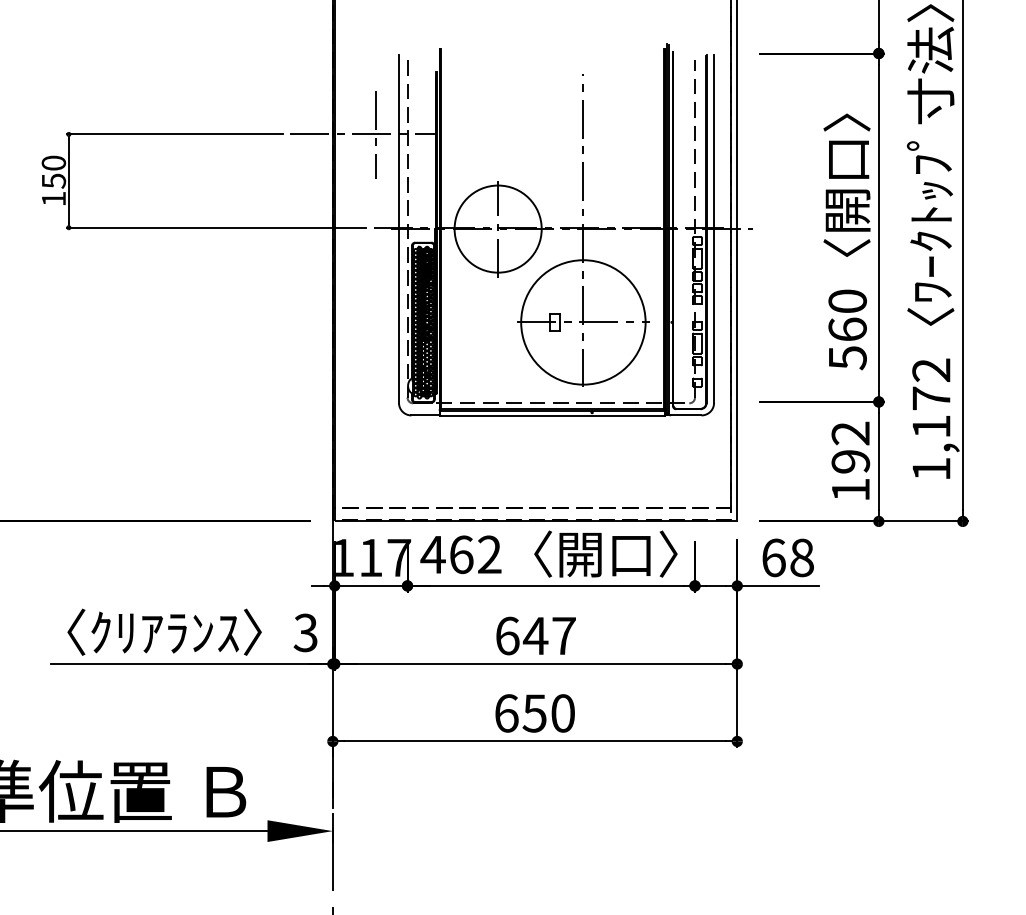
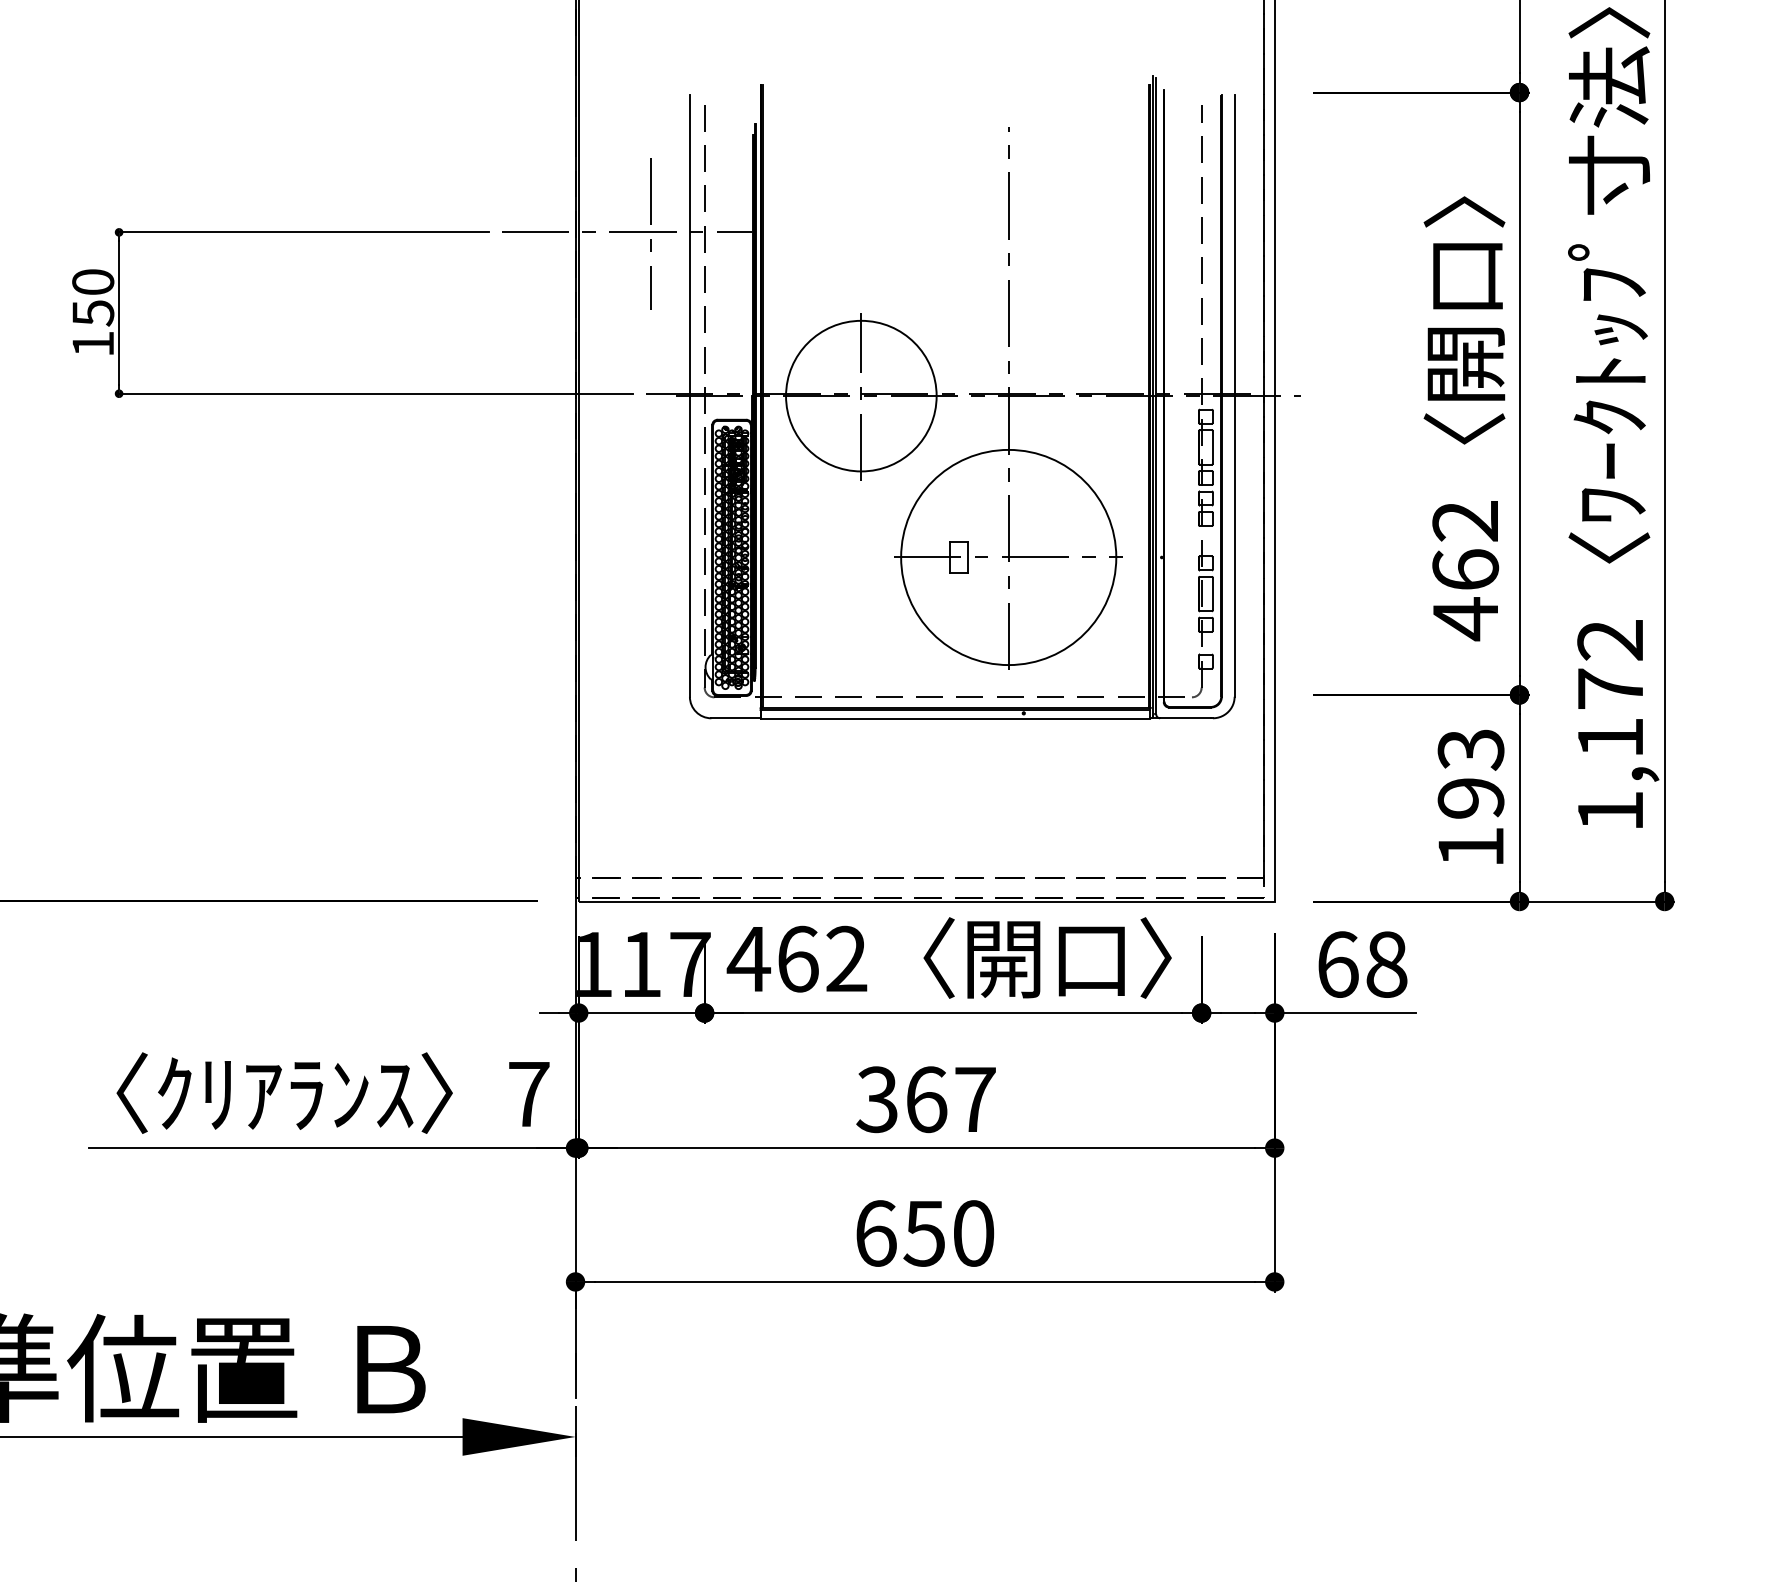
text: (847, 329) -> (1465, 569), 560 -> 462
text: (850, 433) -> (1470, 749), 192 -> 193
text: (305, 632) -> (528, 1093), 3 -> 7
text: (521, 635) -> (901, 1098), 647 -> 367

